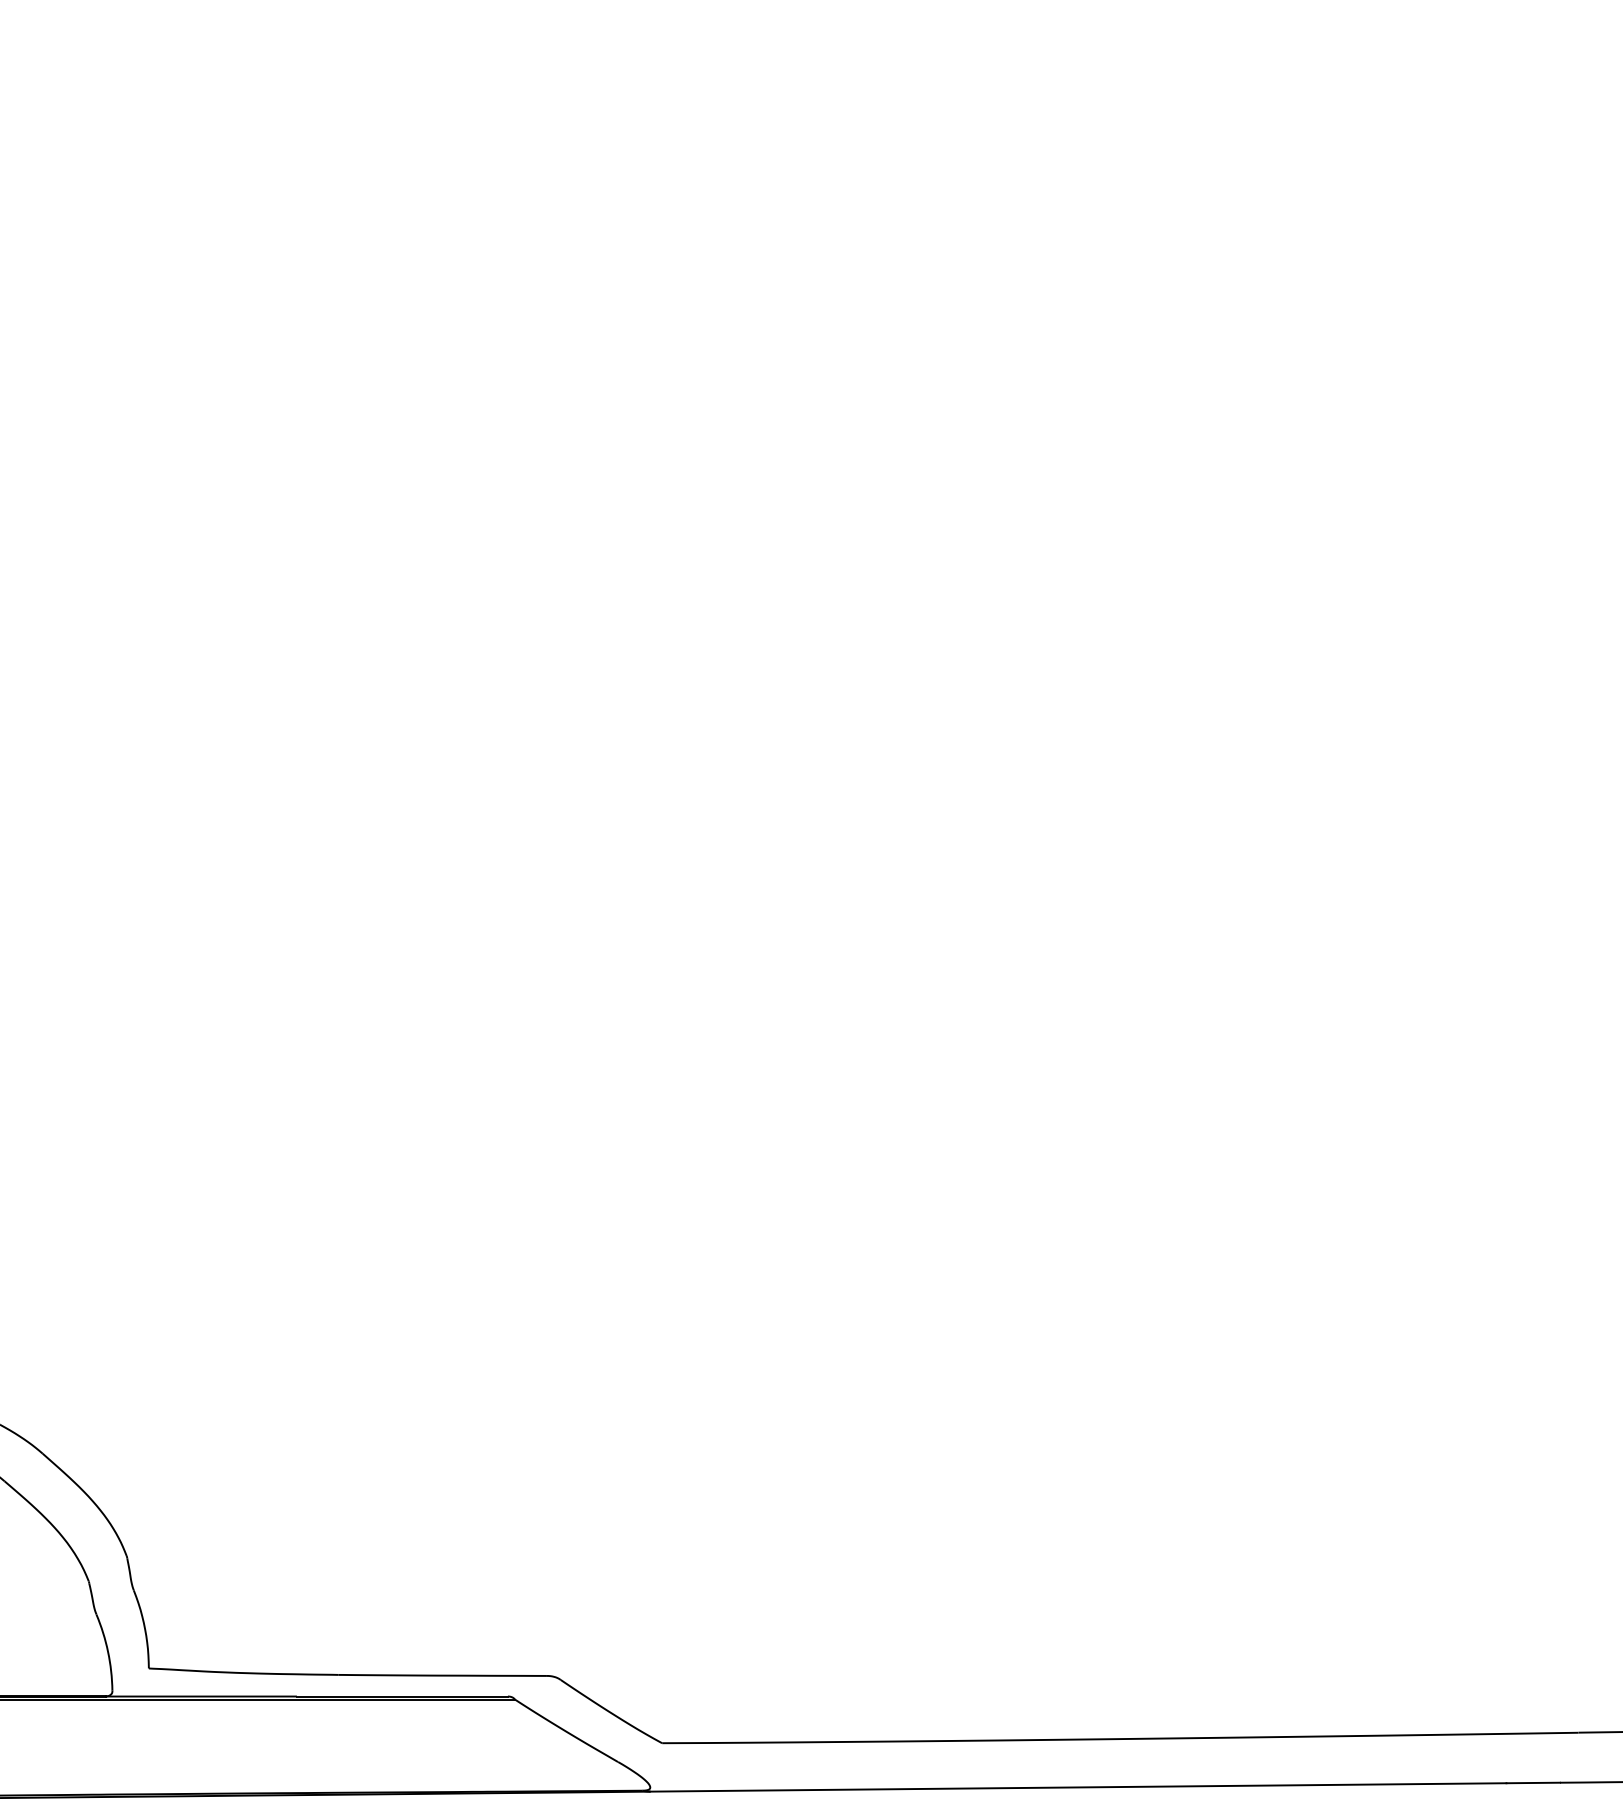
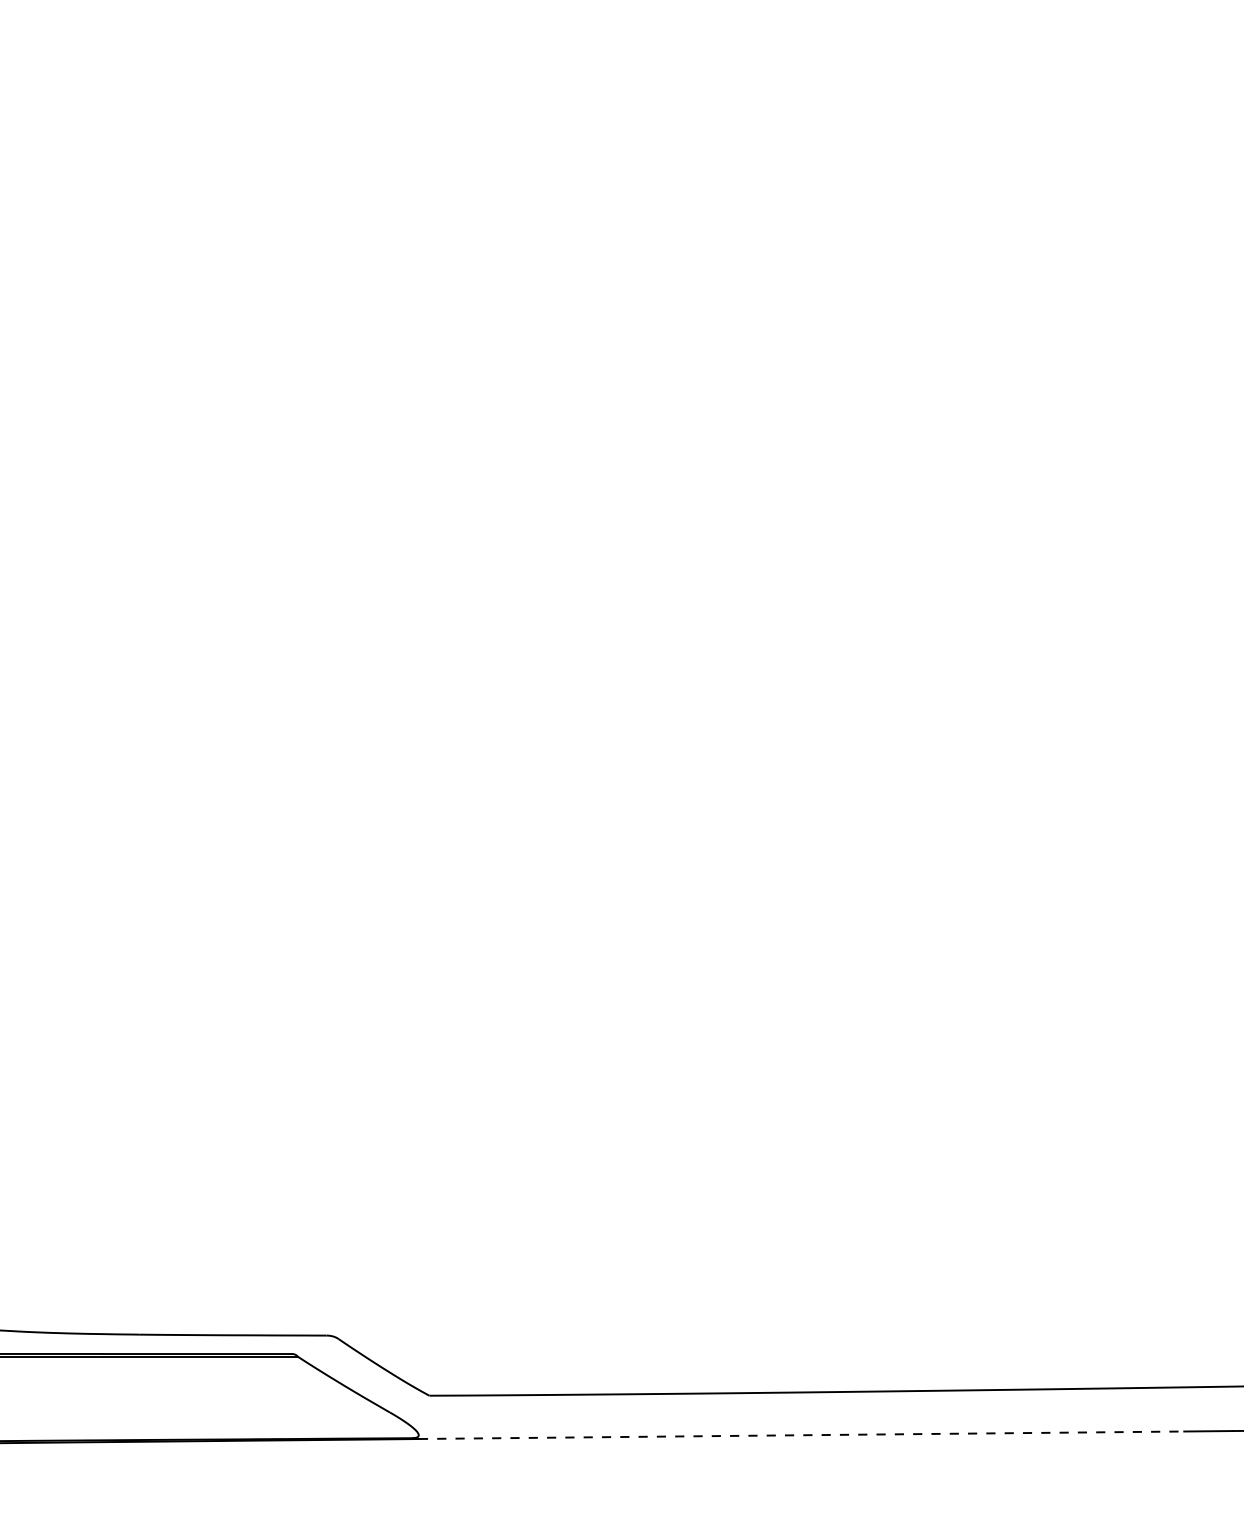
line: (1078, 1787) -> (801, 1435), solid -> dashed

